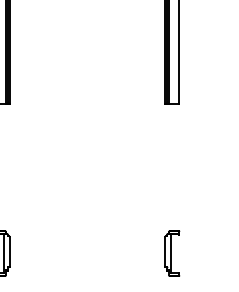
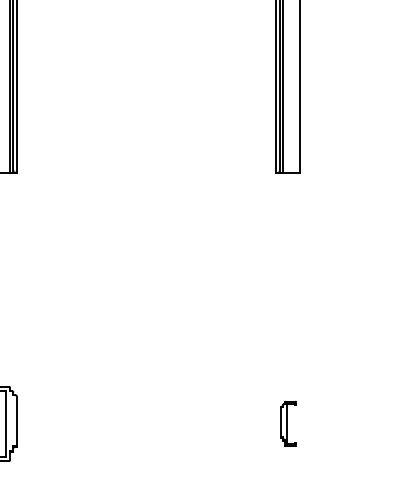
part: (172, 253) -> (288, 423), size x0.6

